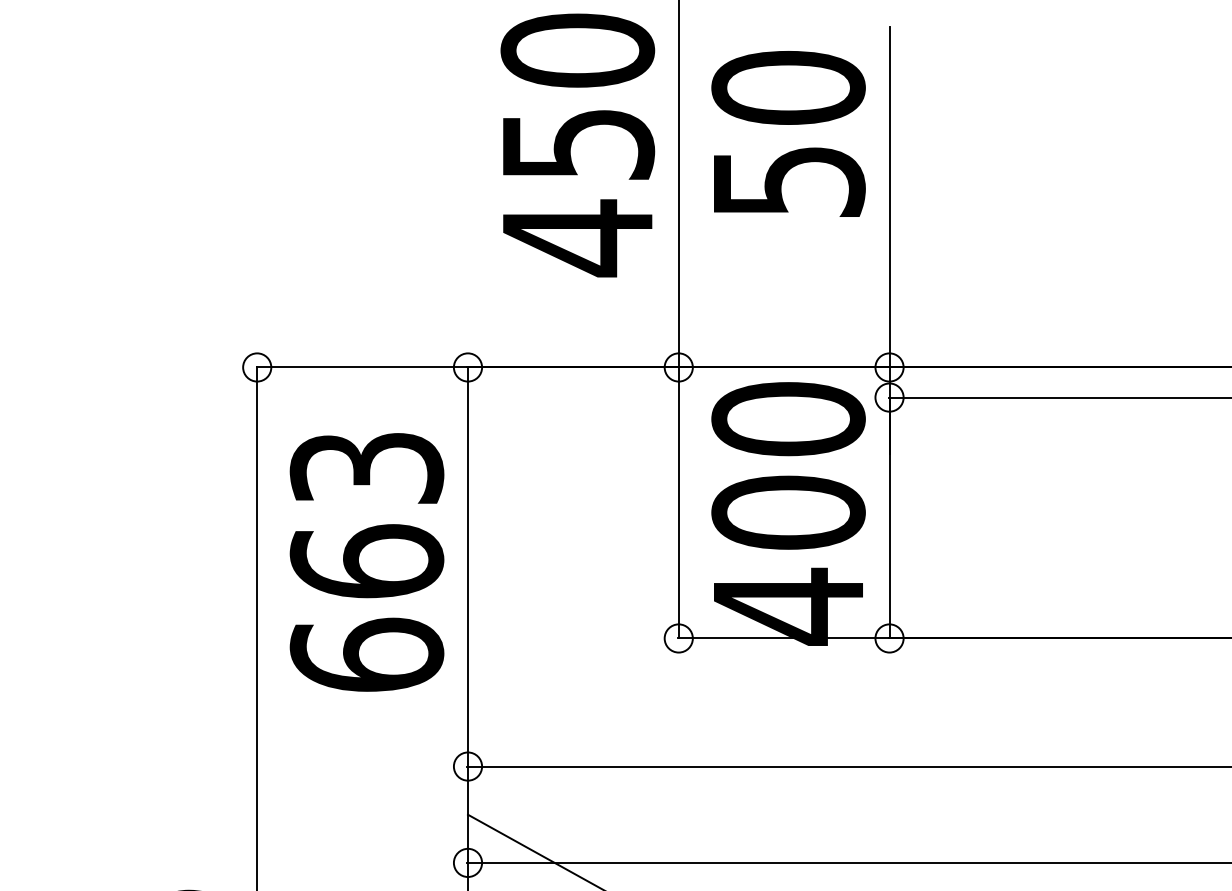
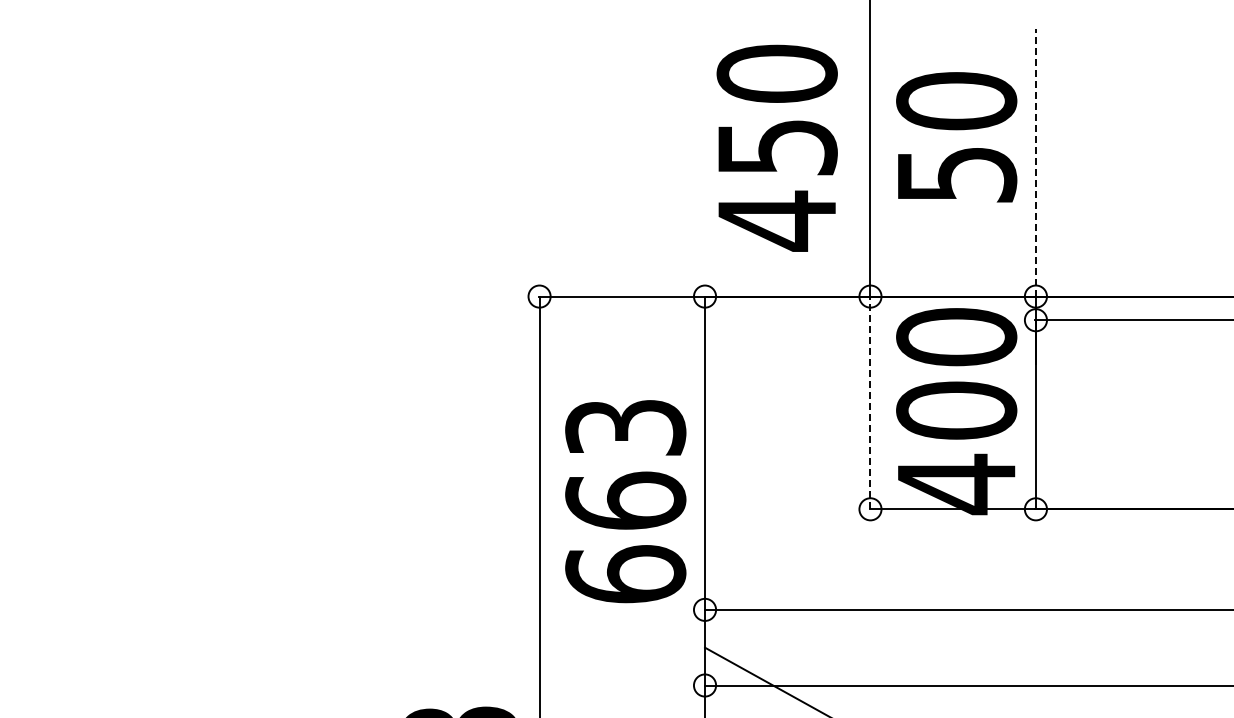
text: (788, 134) -> (956, 137), moved
text: (576, 144) -> (776, 147), moved
line: (888, 196) -> (1035, 162), solid -> dashed
line: (678, 502) -> (870, 402), solid -> dashed
text: (366, 562) -> (625, 501), moved

